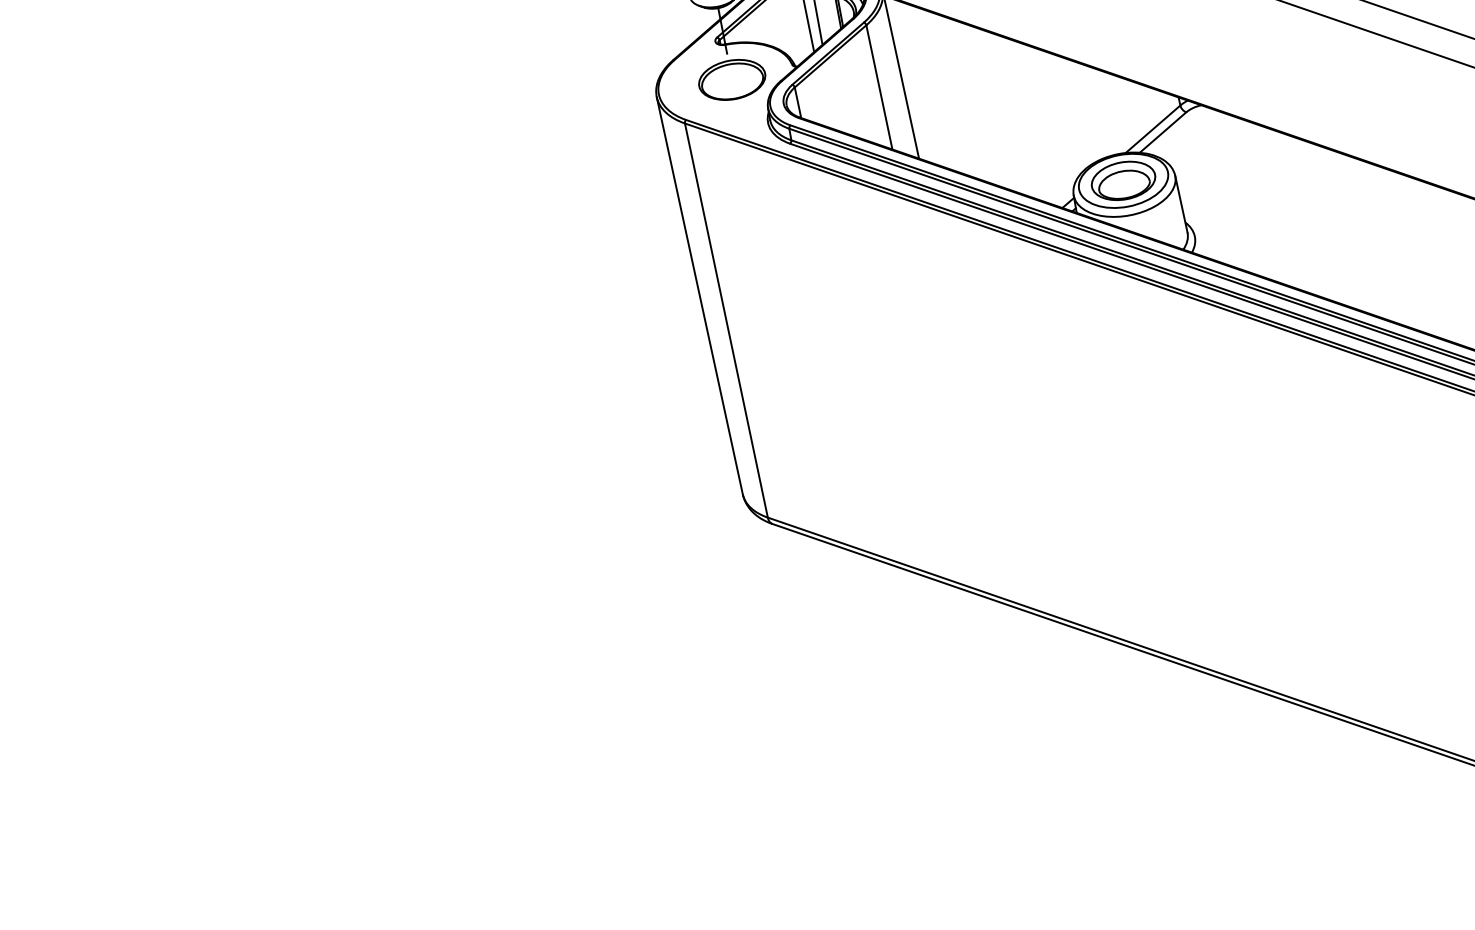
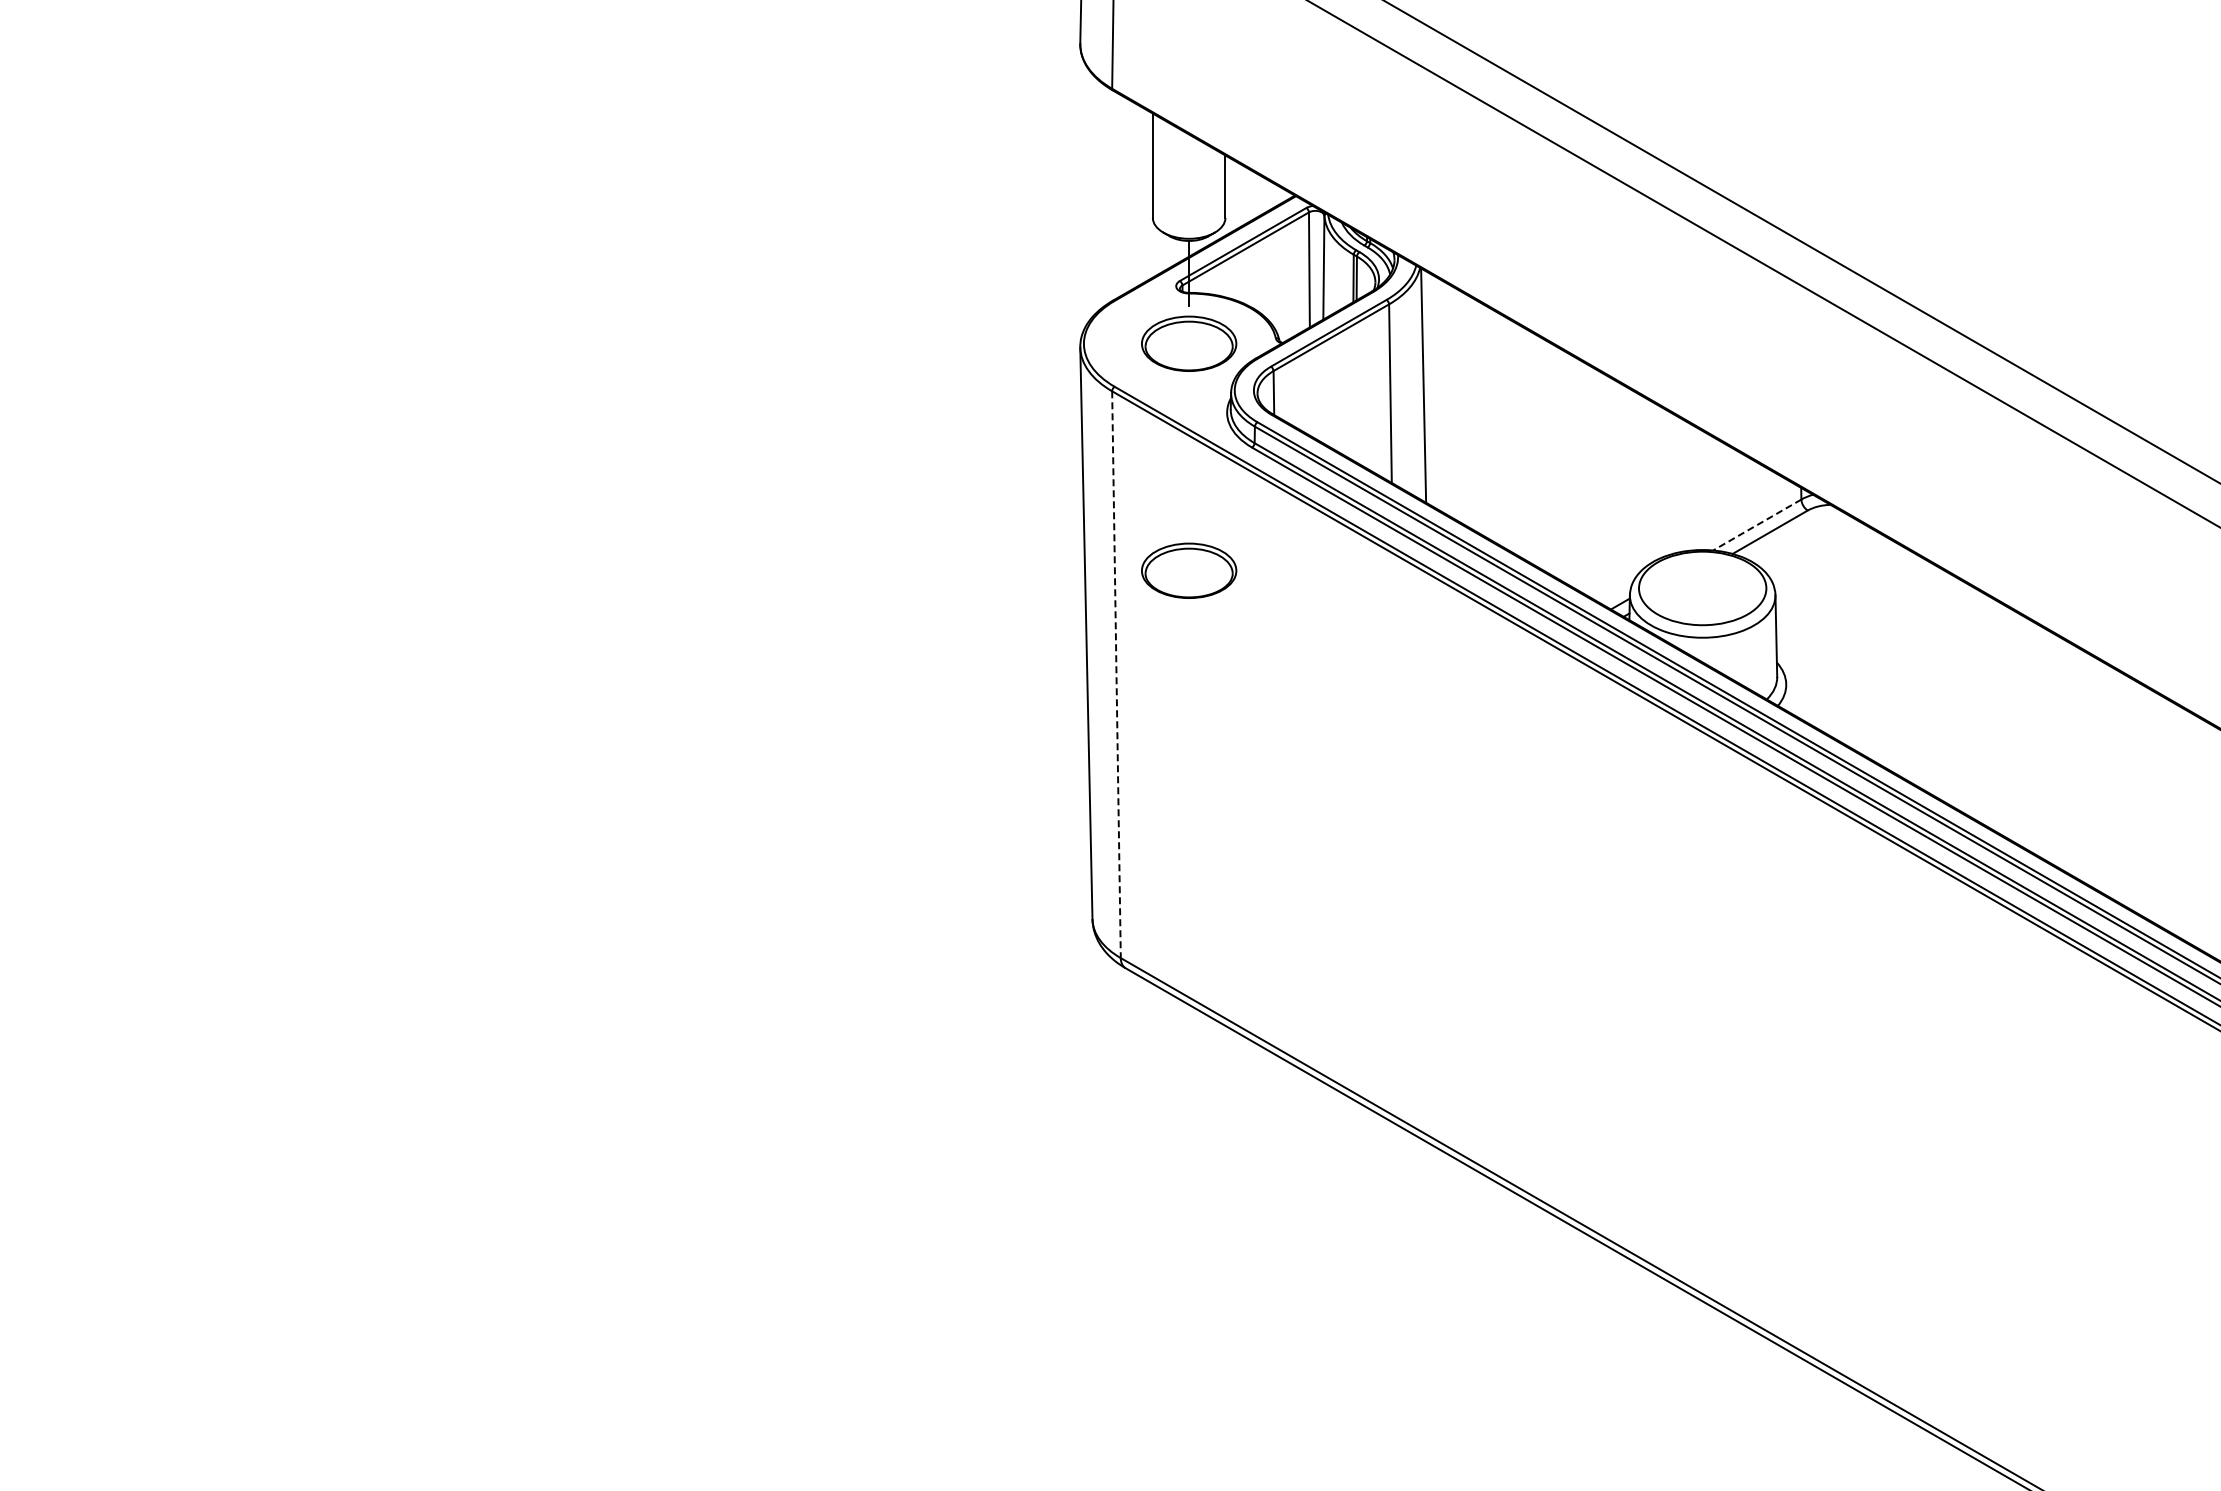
line: (1153, 129) -> (1757, 525), solid -> dashed
part: (1123, 180) -> (1702, 588), removed
part: (763, 237) -> (1189, 570), added
line: (726, 321) -> (1116, 675), solid -> dashed

